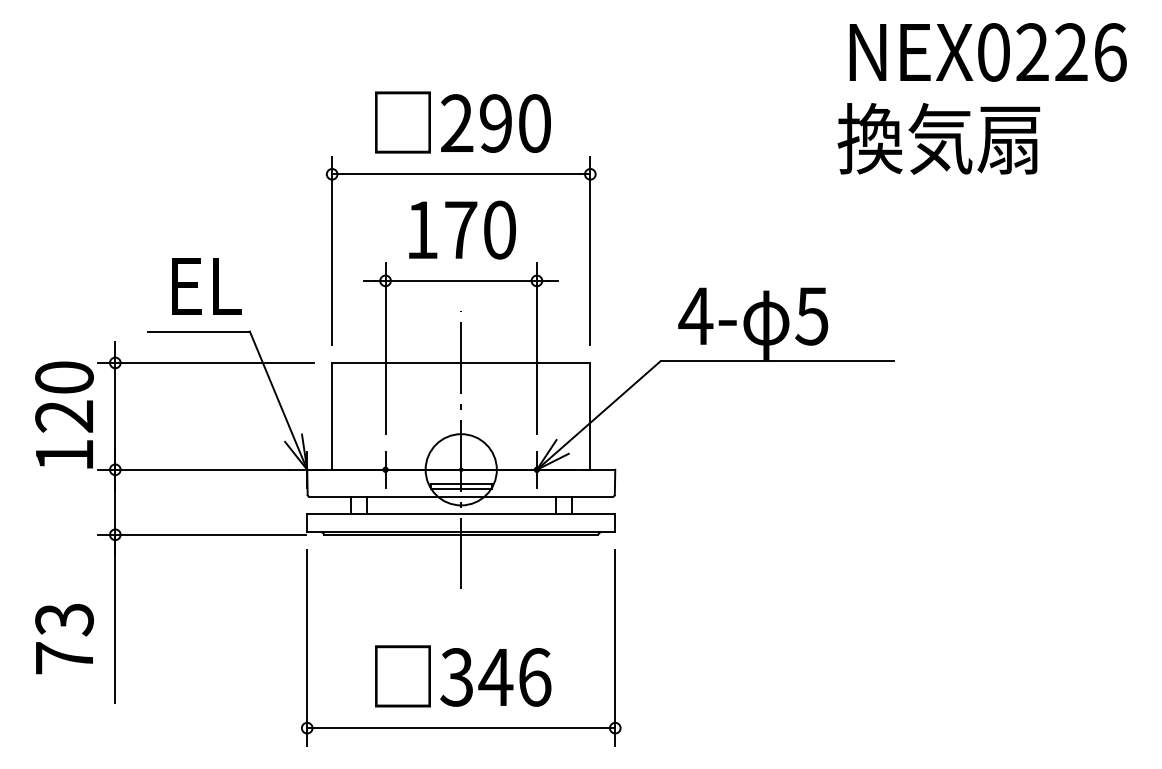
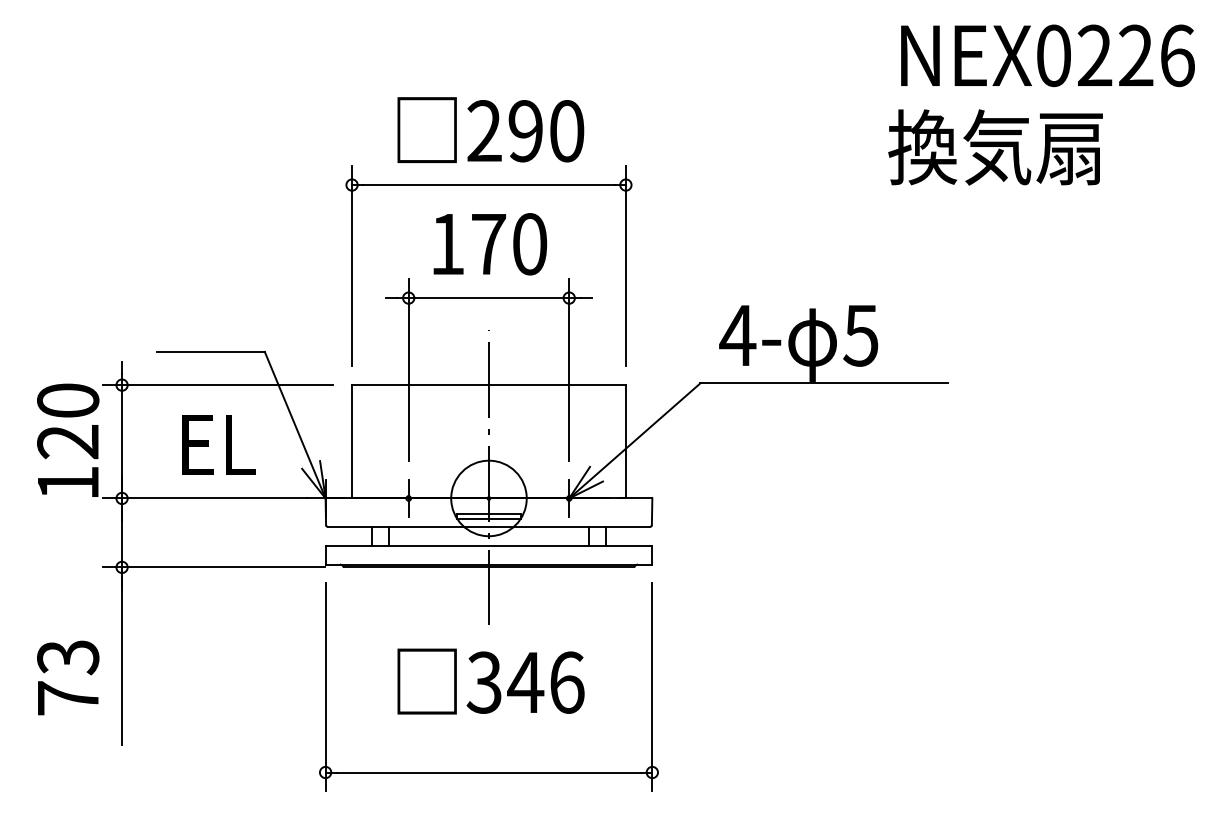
text: (206, 285) -> (218, 444), moved
text: (462, 676) -> (490, 681), moved

